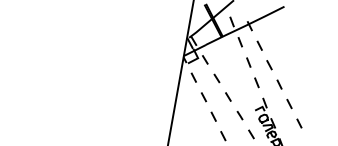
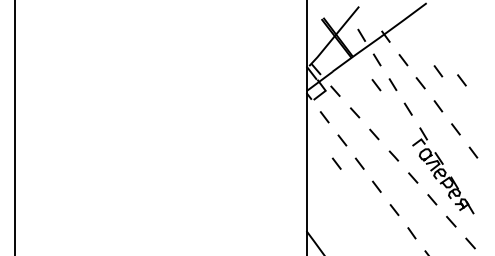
line: (284, 58) -> (438, 71), added
line: (236, 61) -> (376, 85), added
line: (300, 68) -> (461, 80), added
line: (196, 113) -> (336, 163), added

